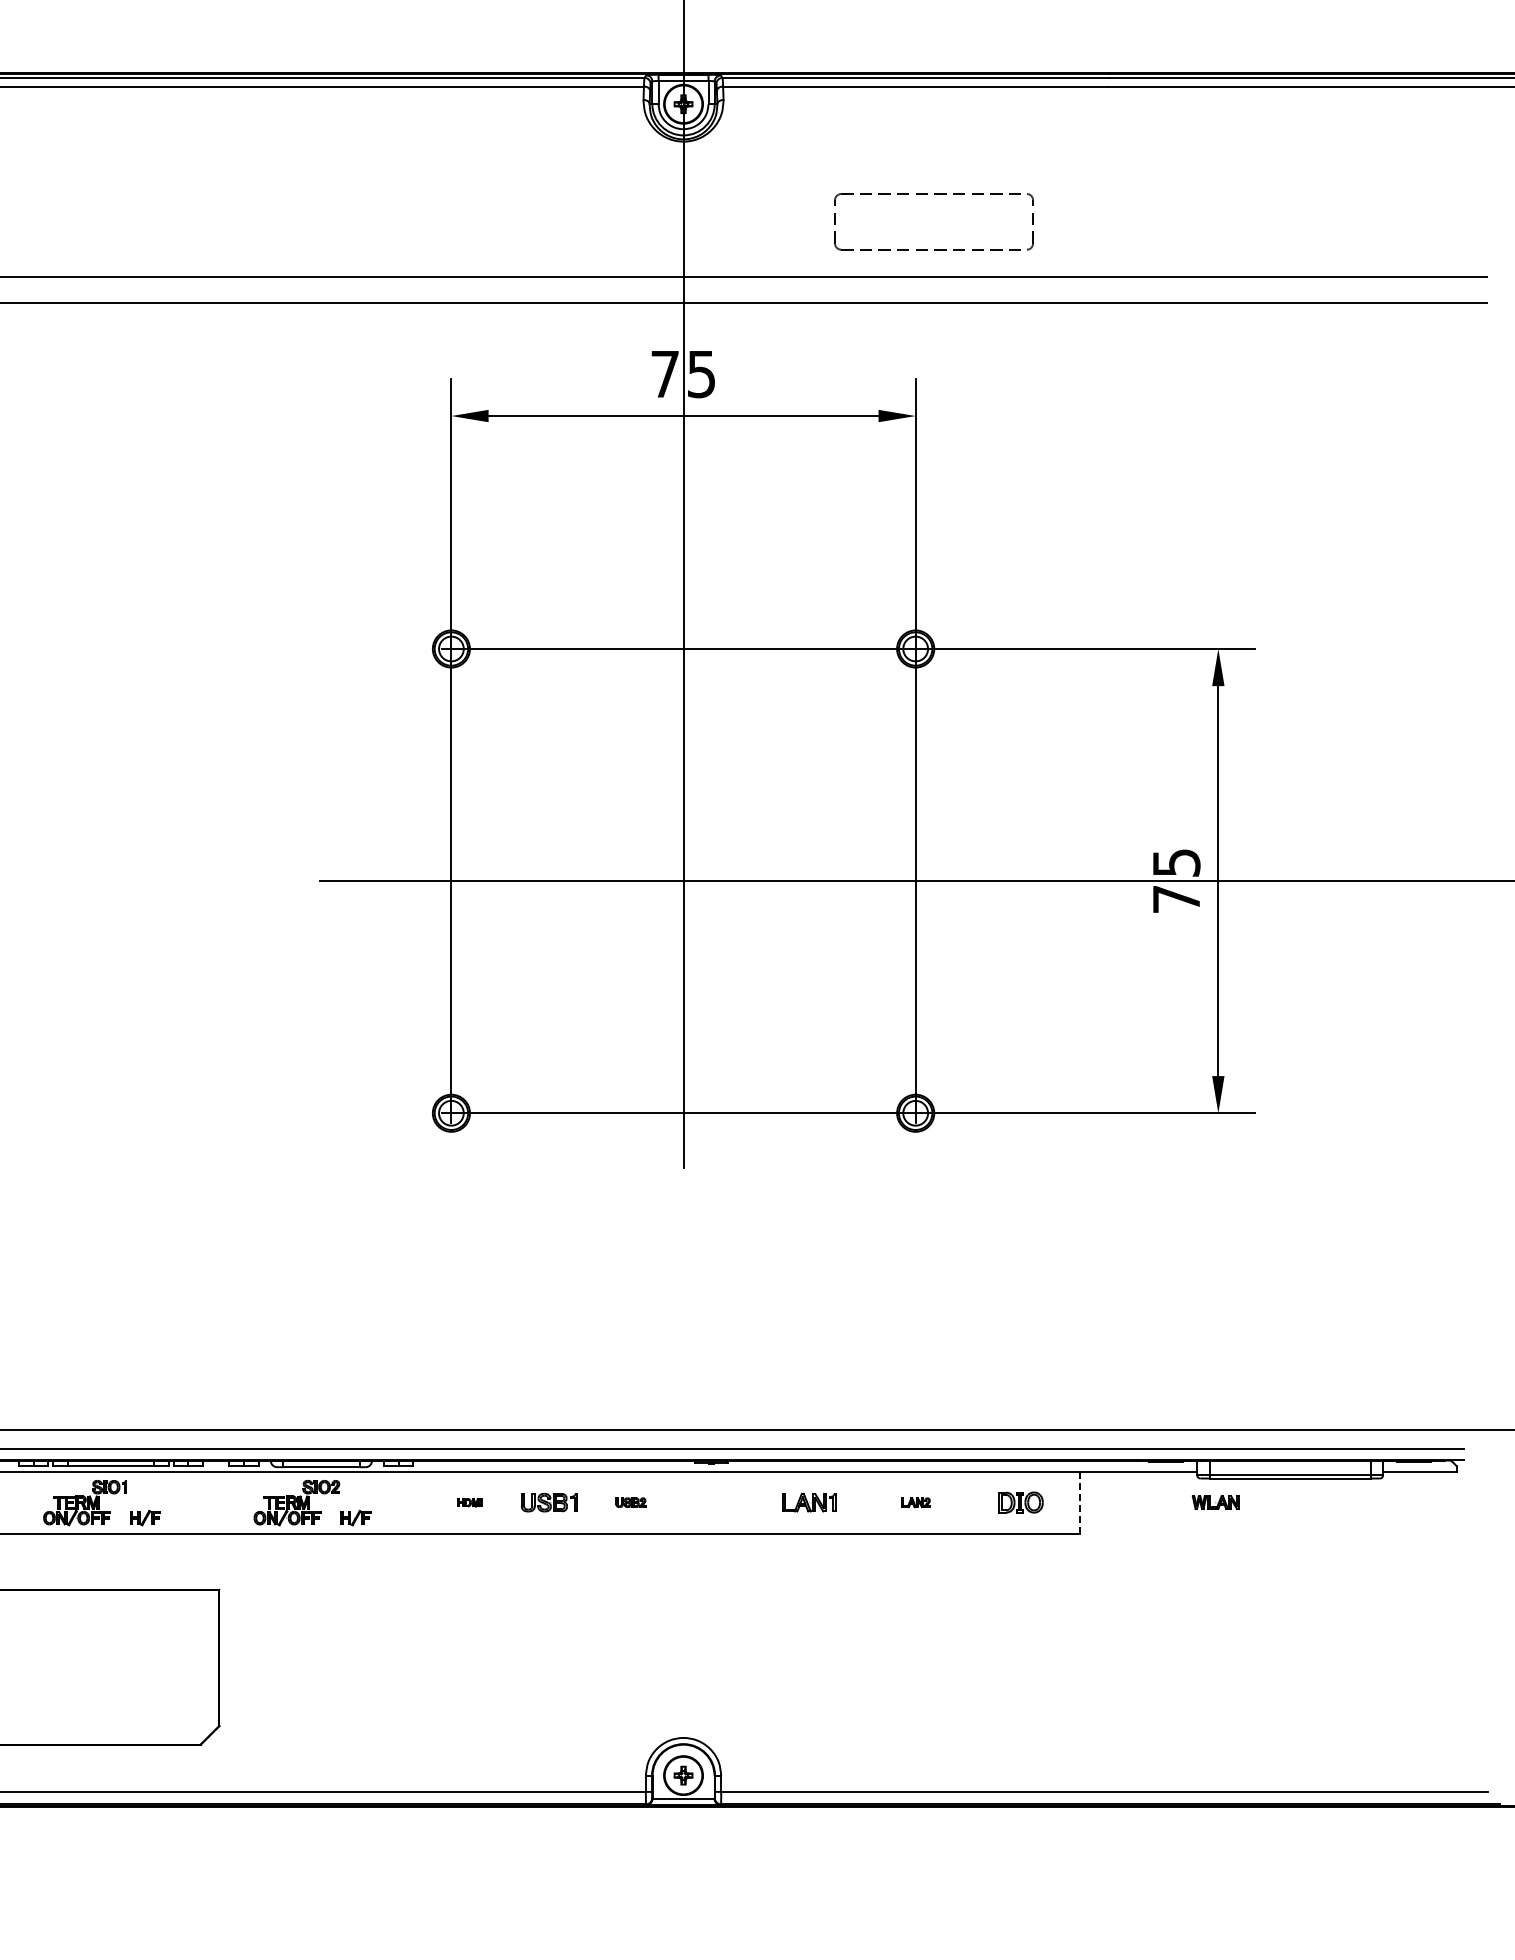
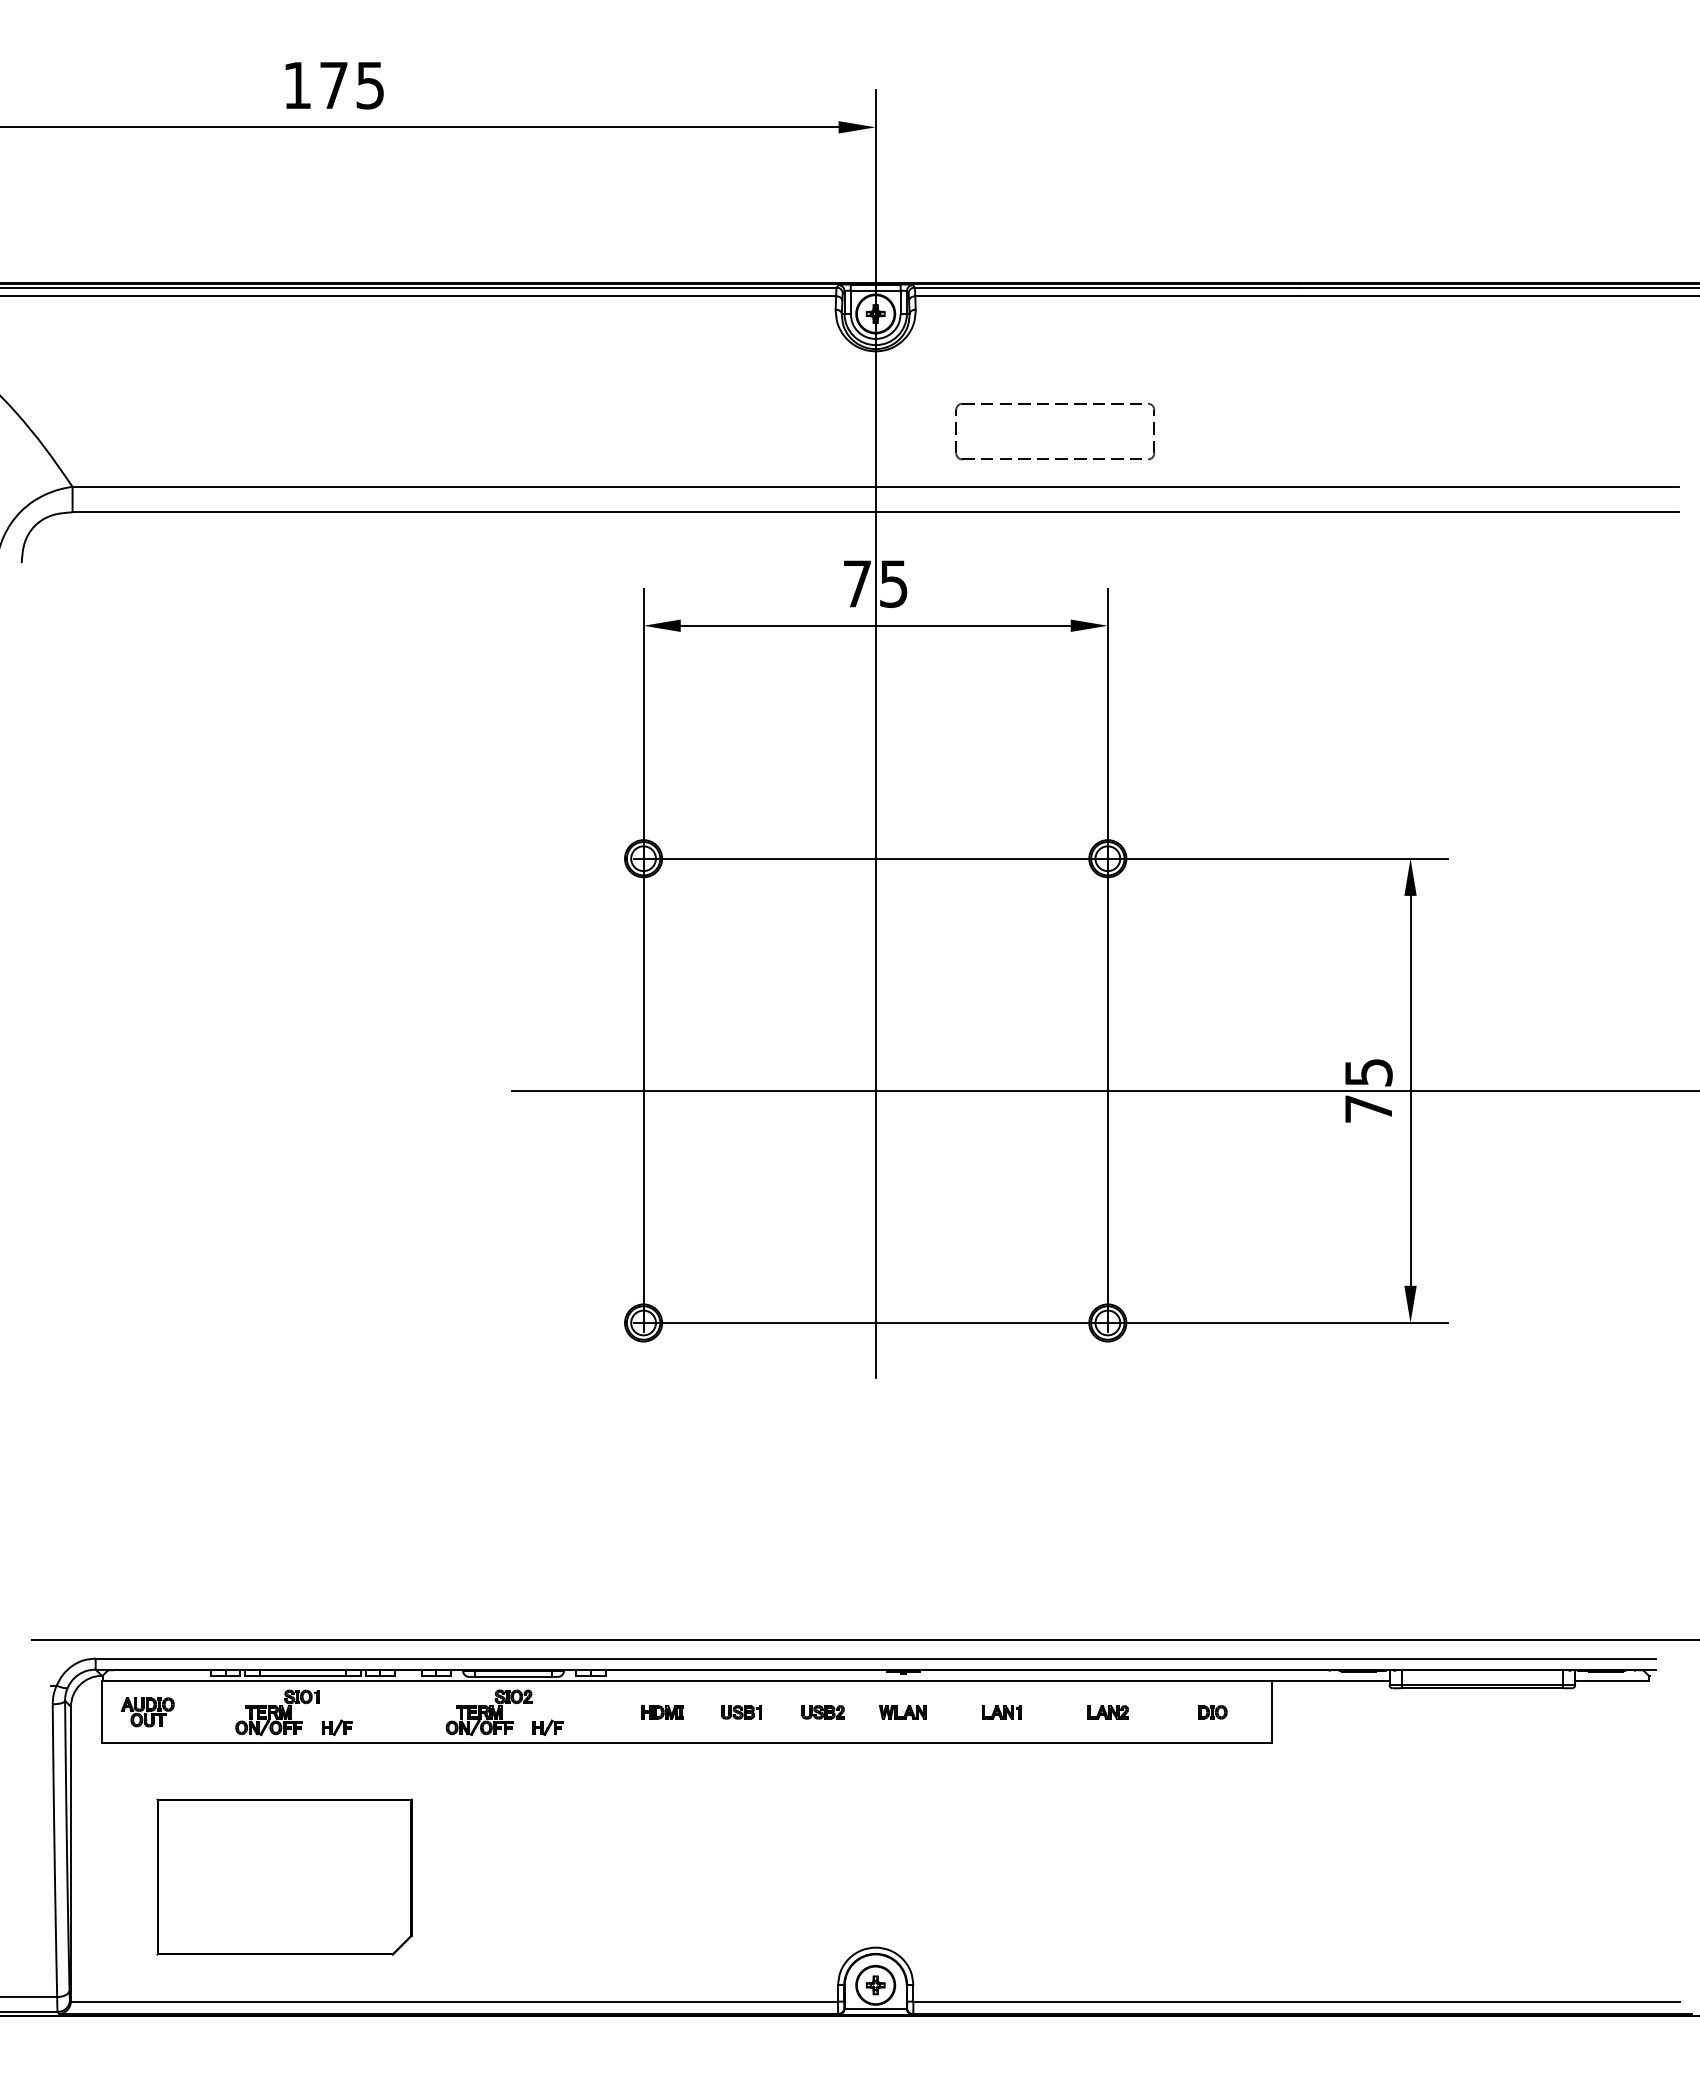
part: (934, 194) -> (1055, 404), moved
part: (470, 1502) -> (662, 1712), size x1.67
part: (549, 1502) -> (741, 1712), size x0.71
part: (630, 1502) -> (822, 1712), size x1.43
part: (809, 1502) -> (1001, 1712), size x0.71
part: (915, 1502) -> (1107, 1712), size x1.43
part: (1020, 1502) -> (1212, 1712), size x0.62
line: (1079, 1502) -> (1271, 1712), dashed -> solid
part: (1215, 1502) -> (902, 1712), moved

